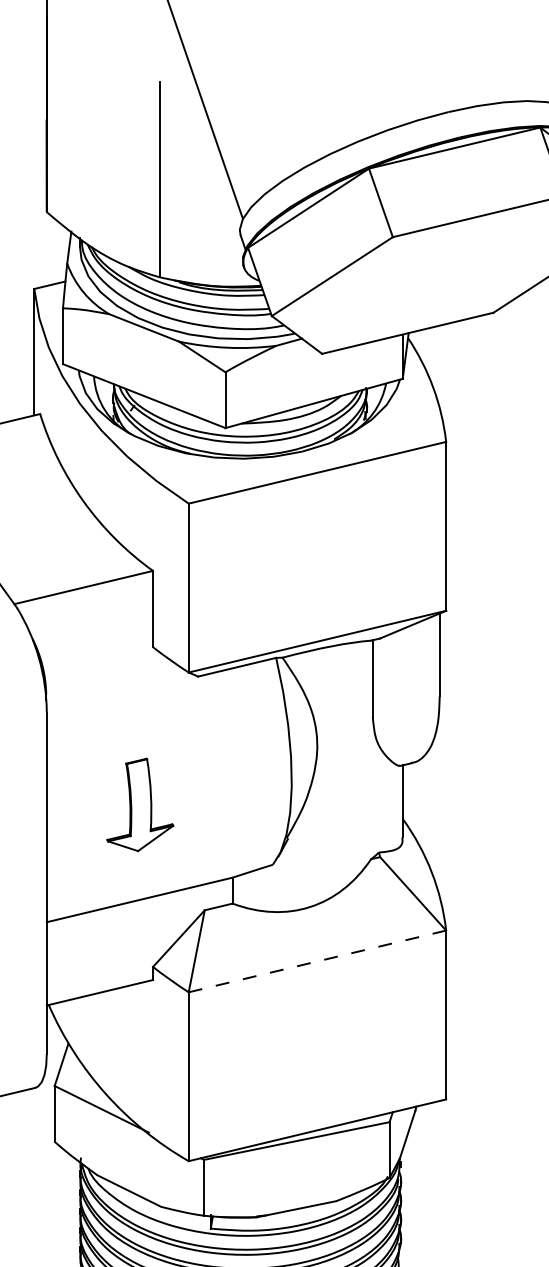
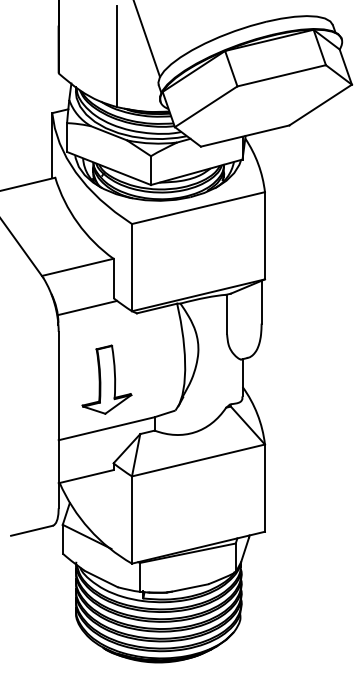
line: (102, 665) -> (87, 307), added
part: (139, 804) -> (106, 379), size x1.43
line: (317, 961) -> (198, 460), dashed -> solid

